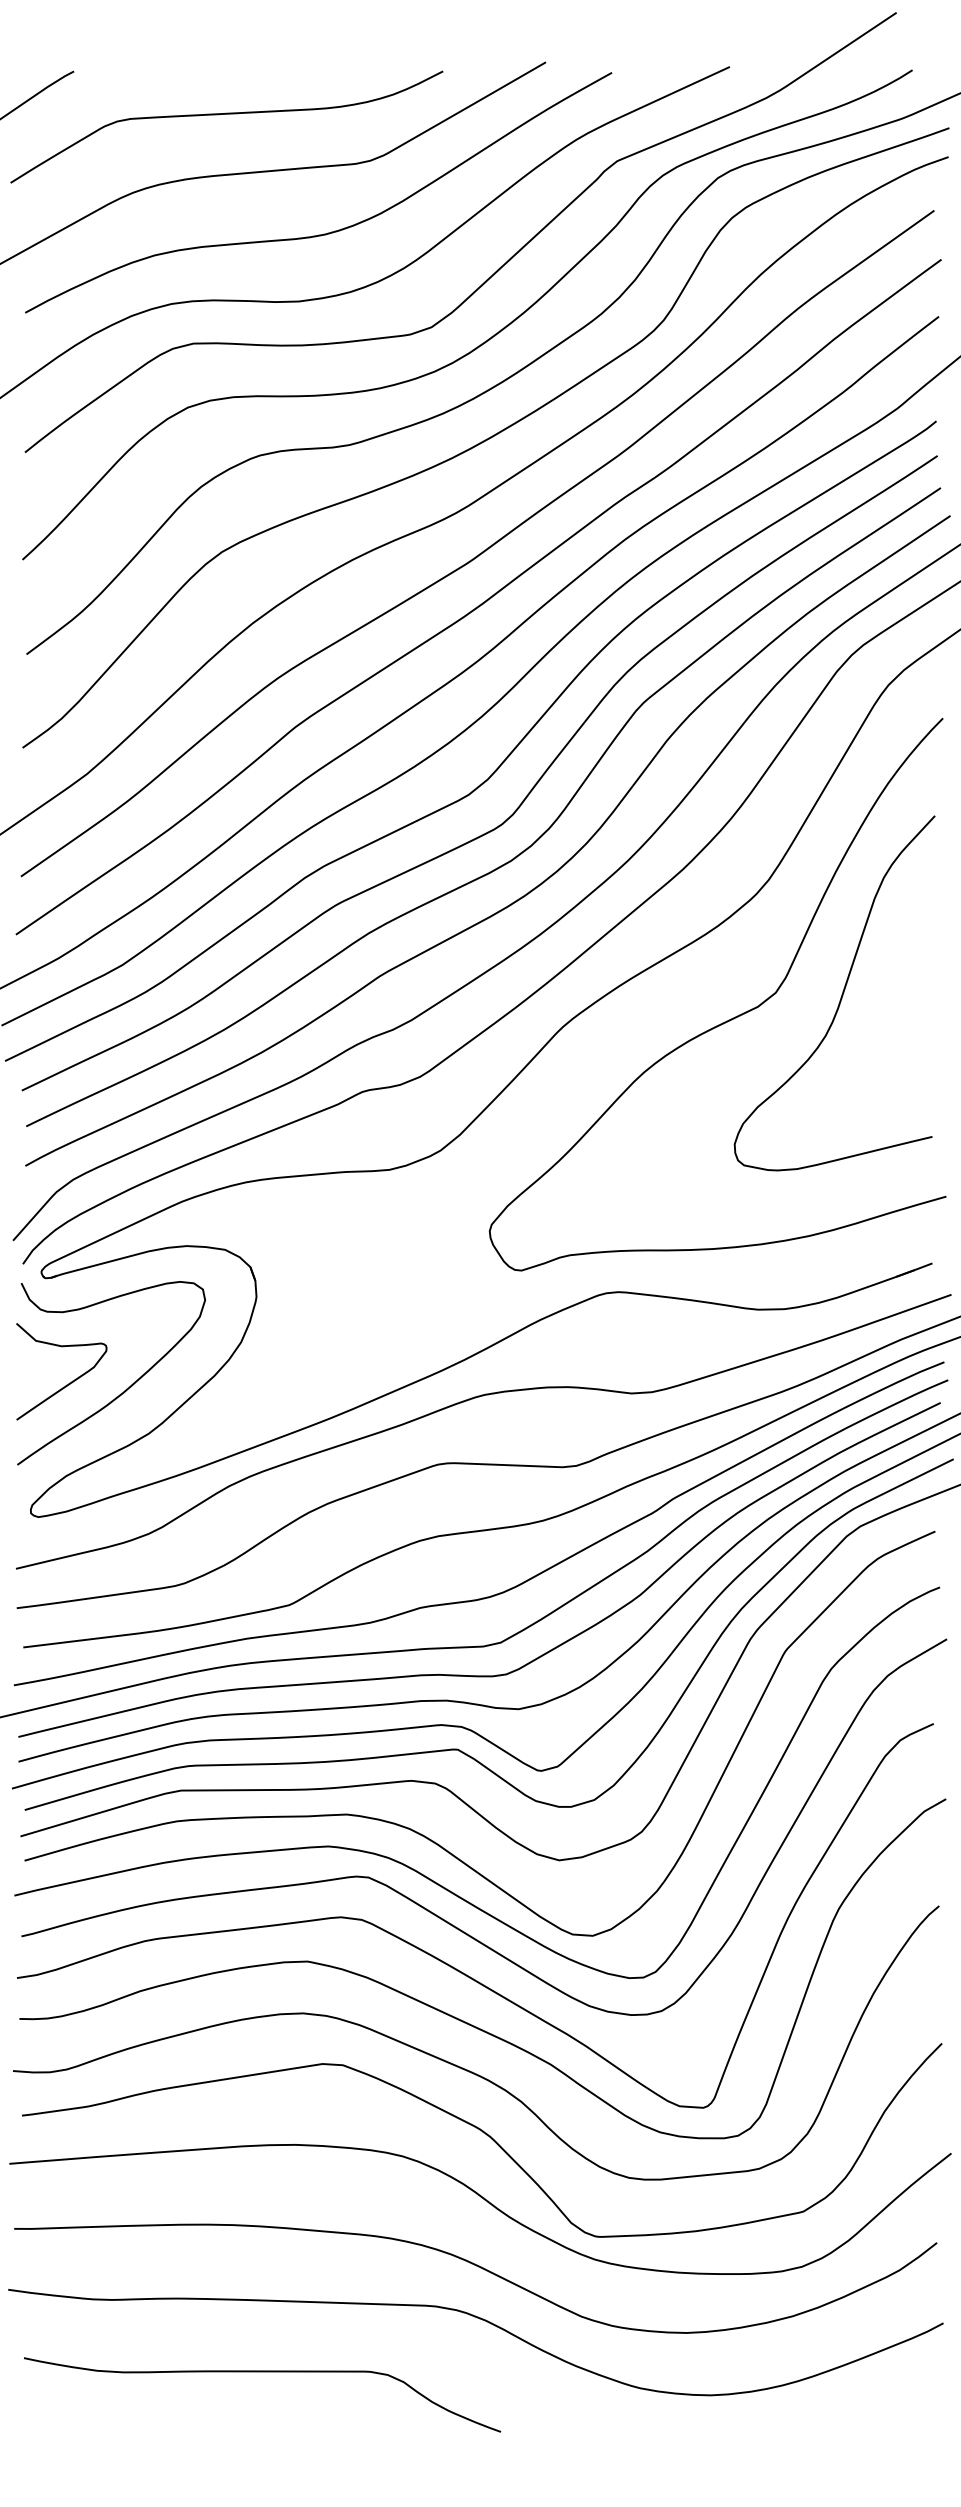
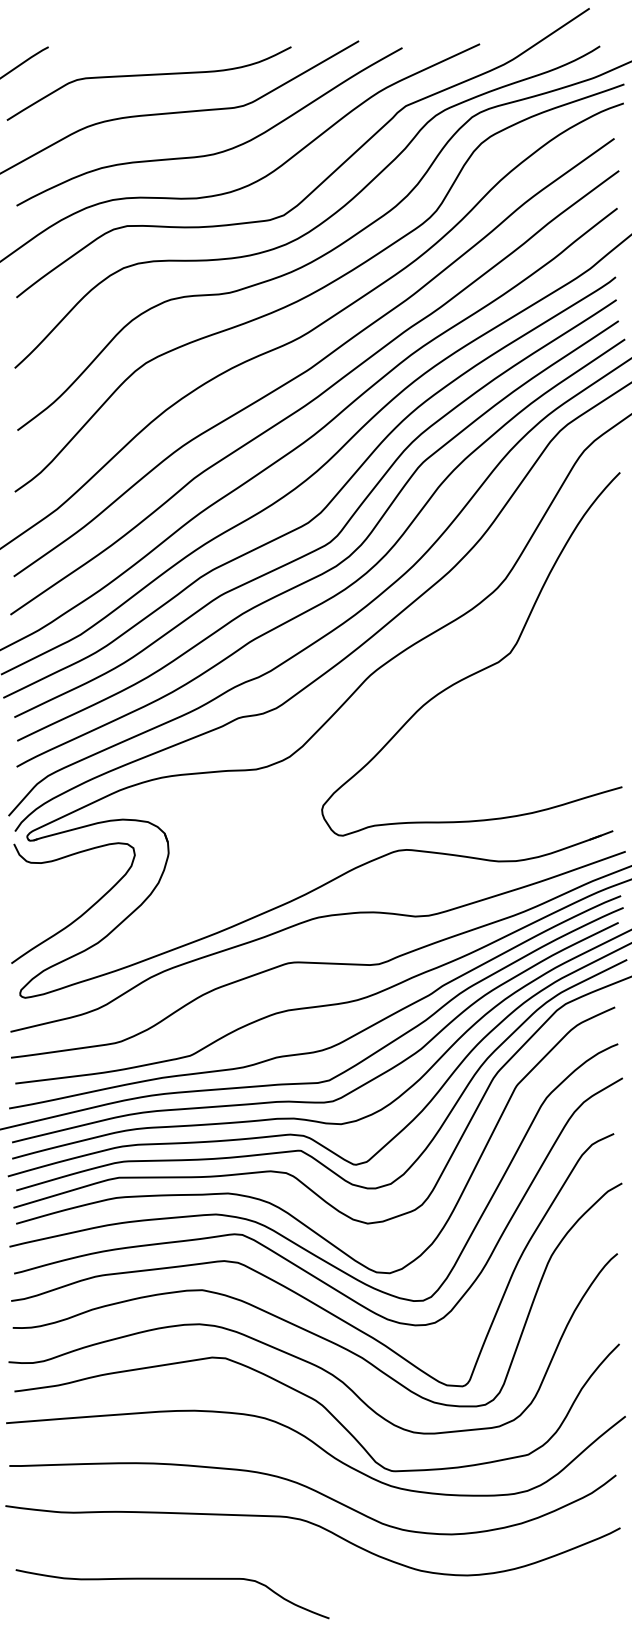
curve: (840, 996) -> (552, 655), removed
curve: (70, 1381) -> (46, 908), removed
curve: (262, 2372) -> (172, 1579), moved

